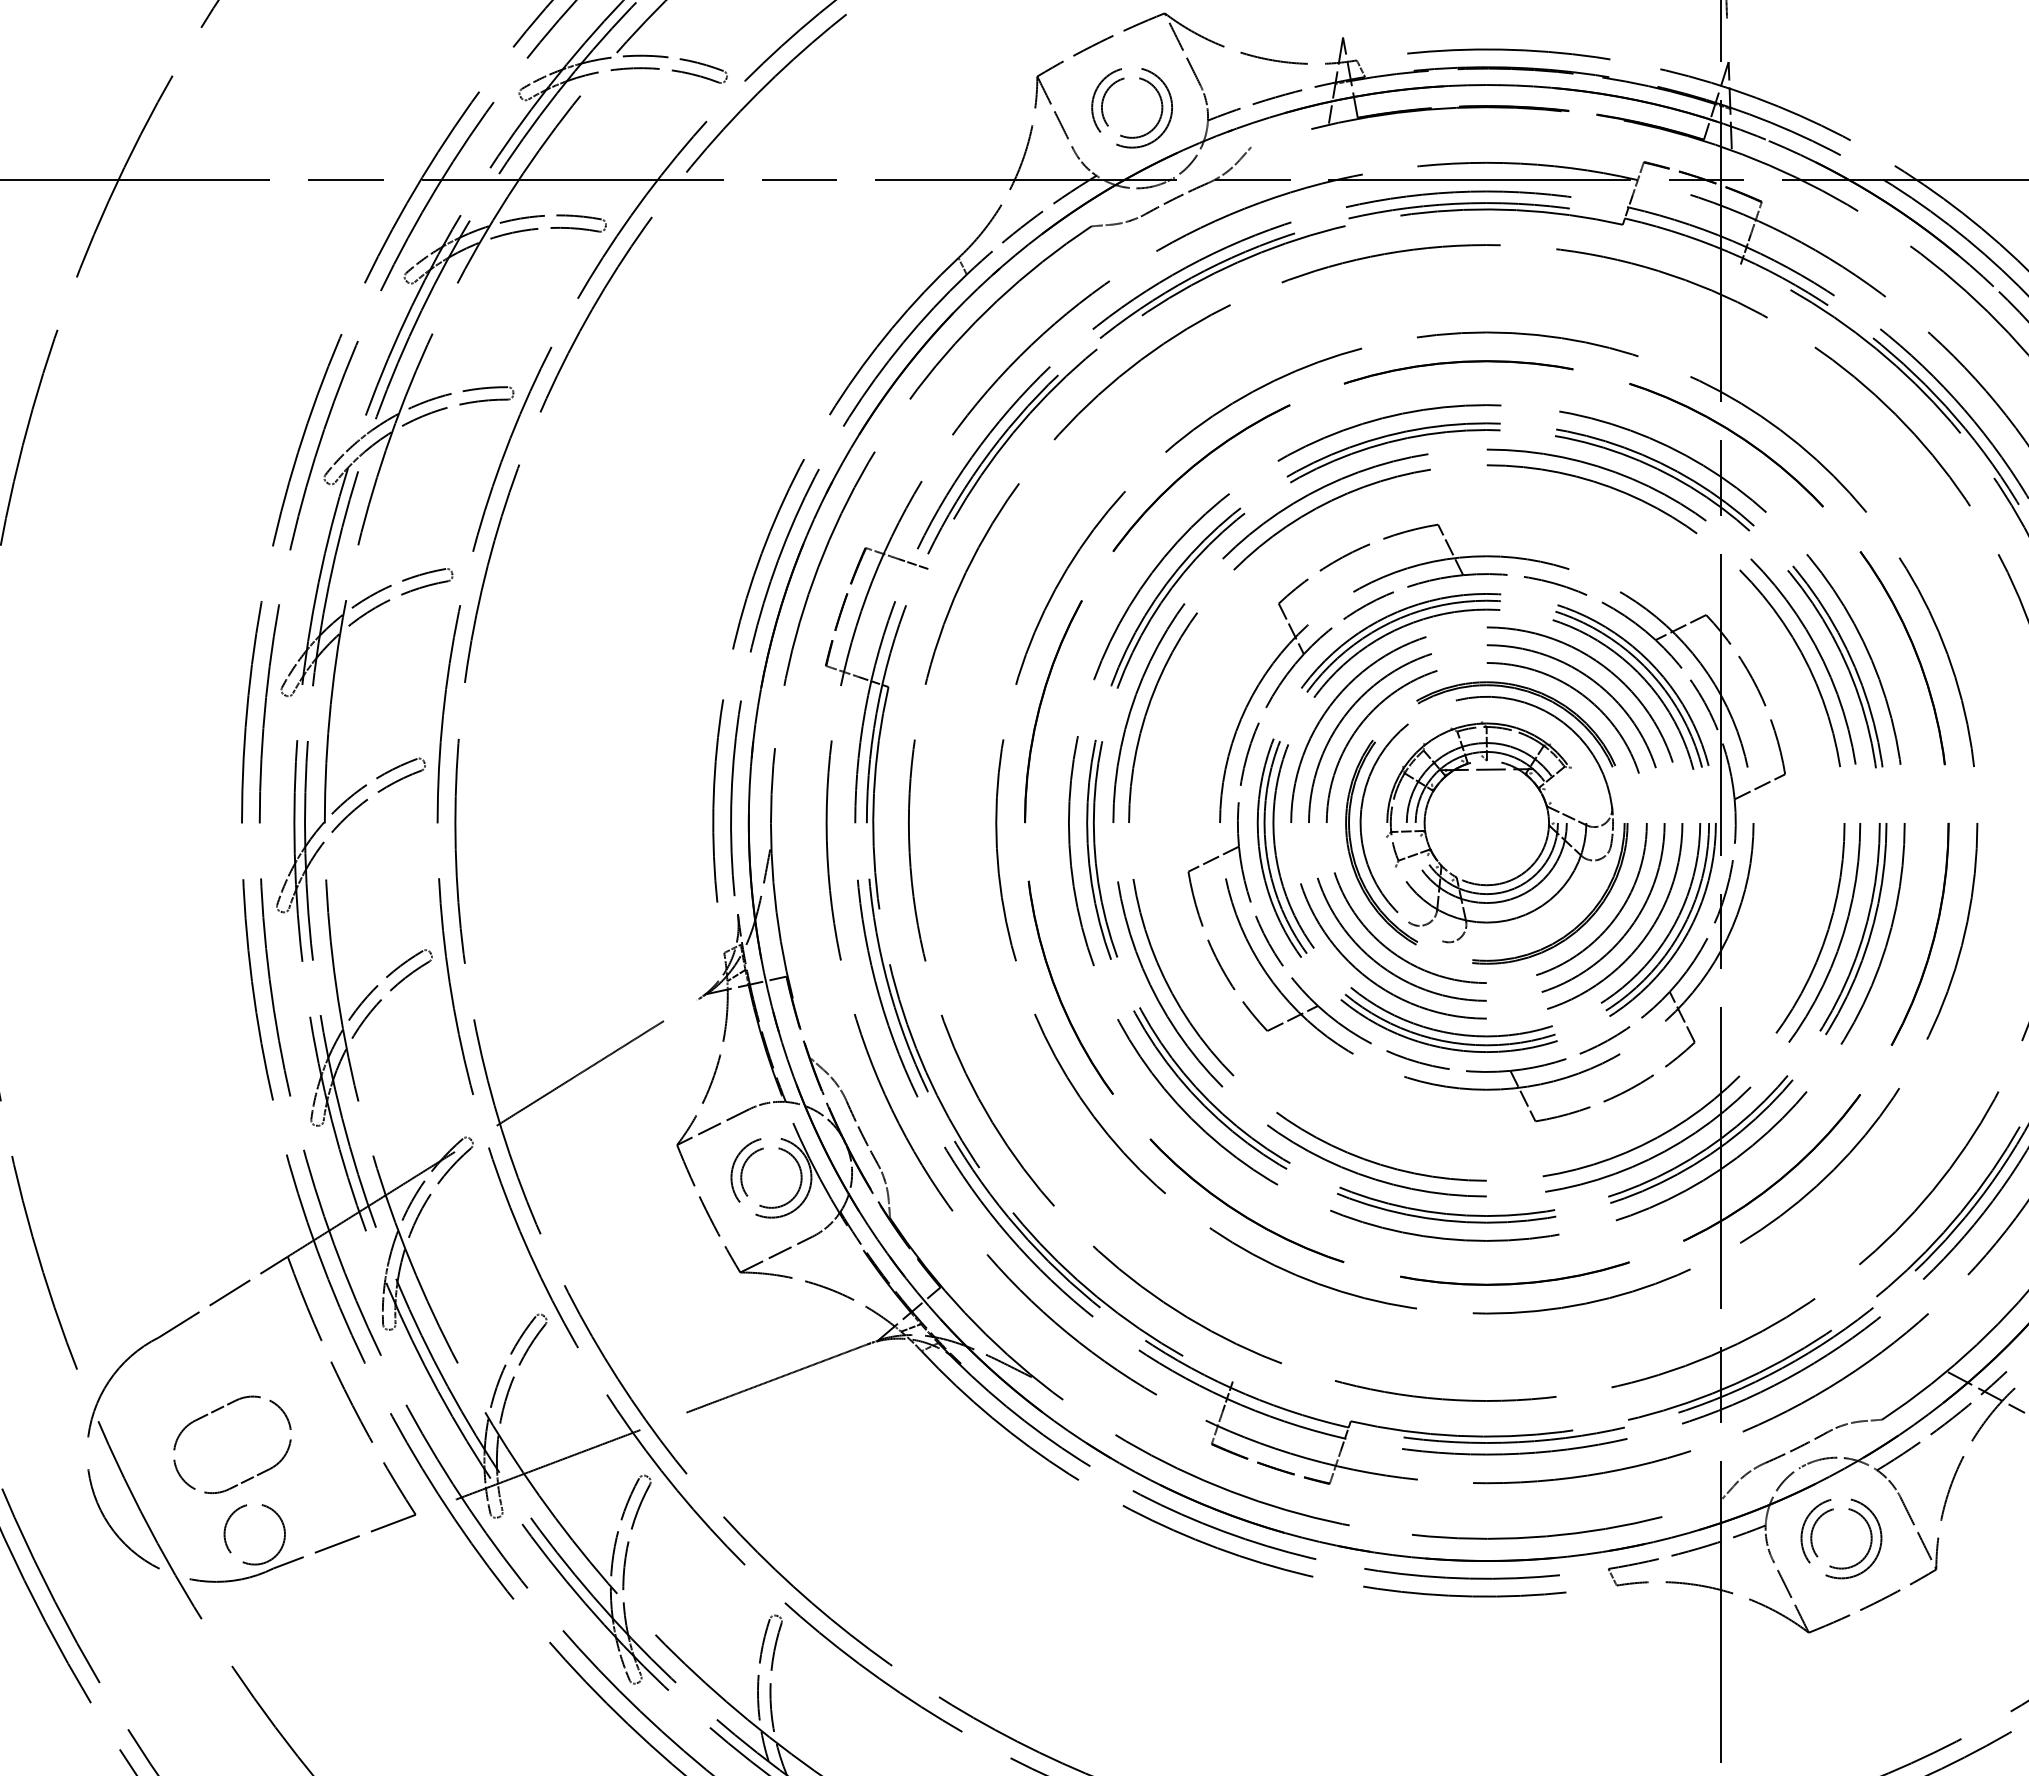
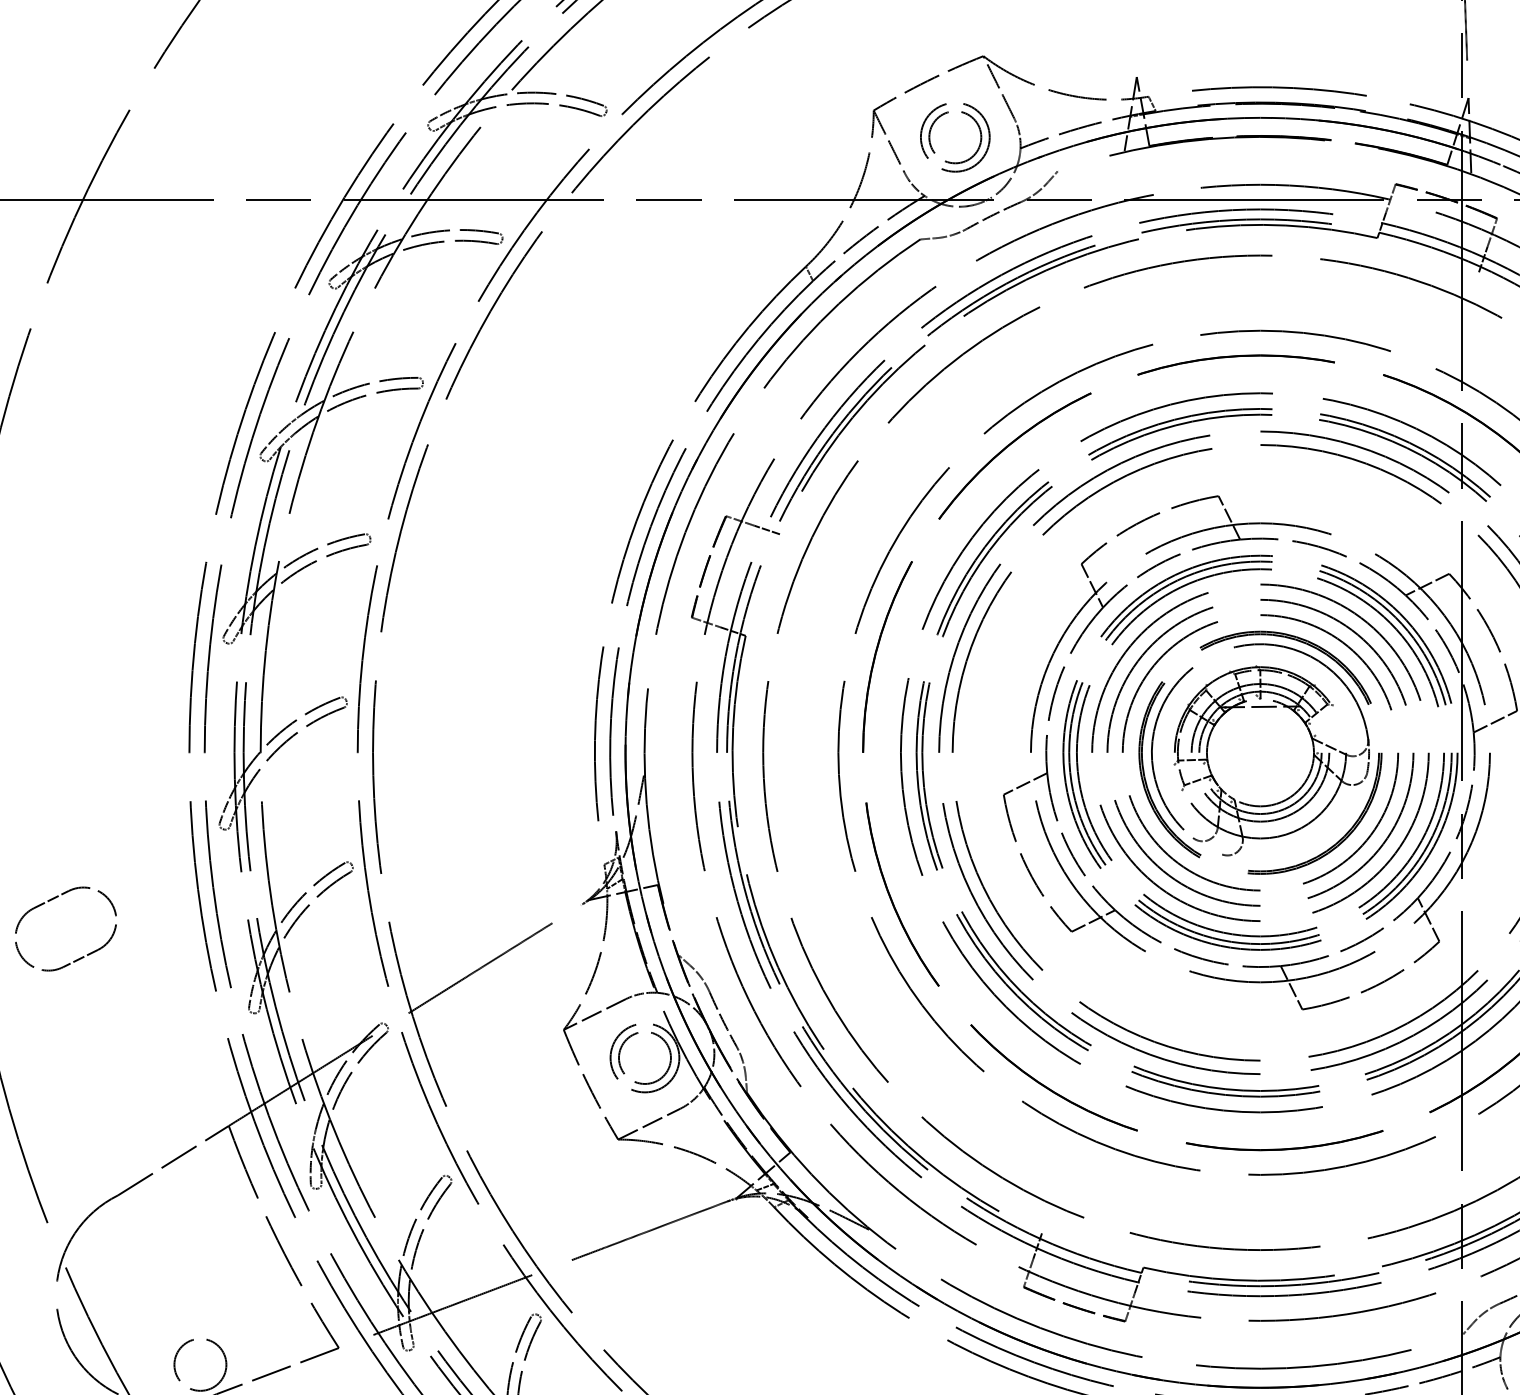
part: (216, 1411) -> (52, 900), moved

